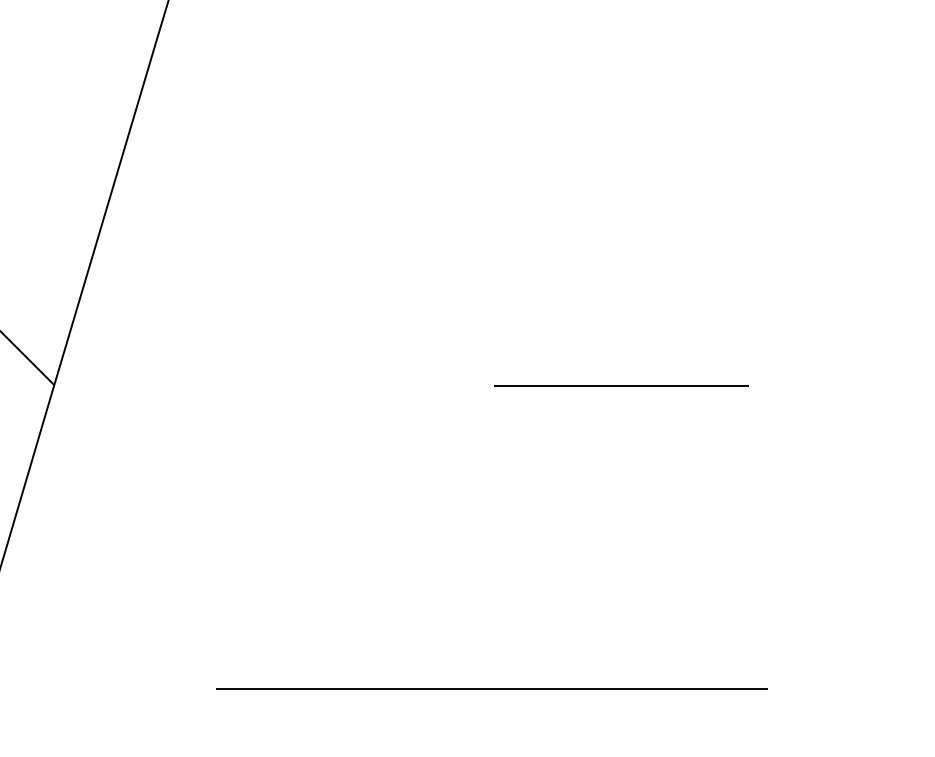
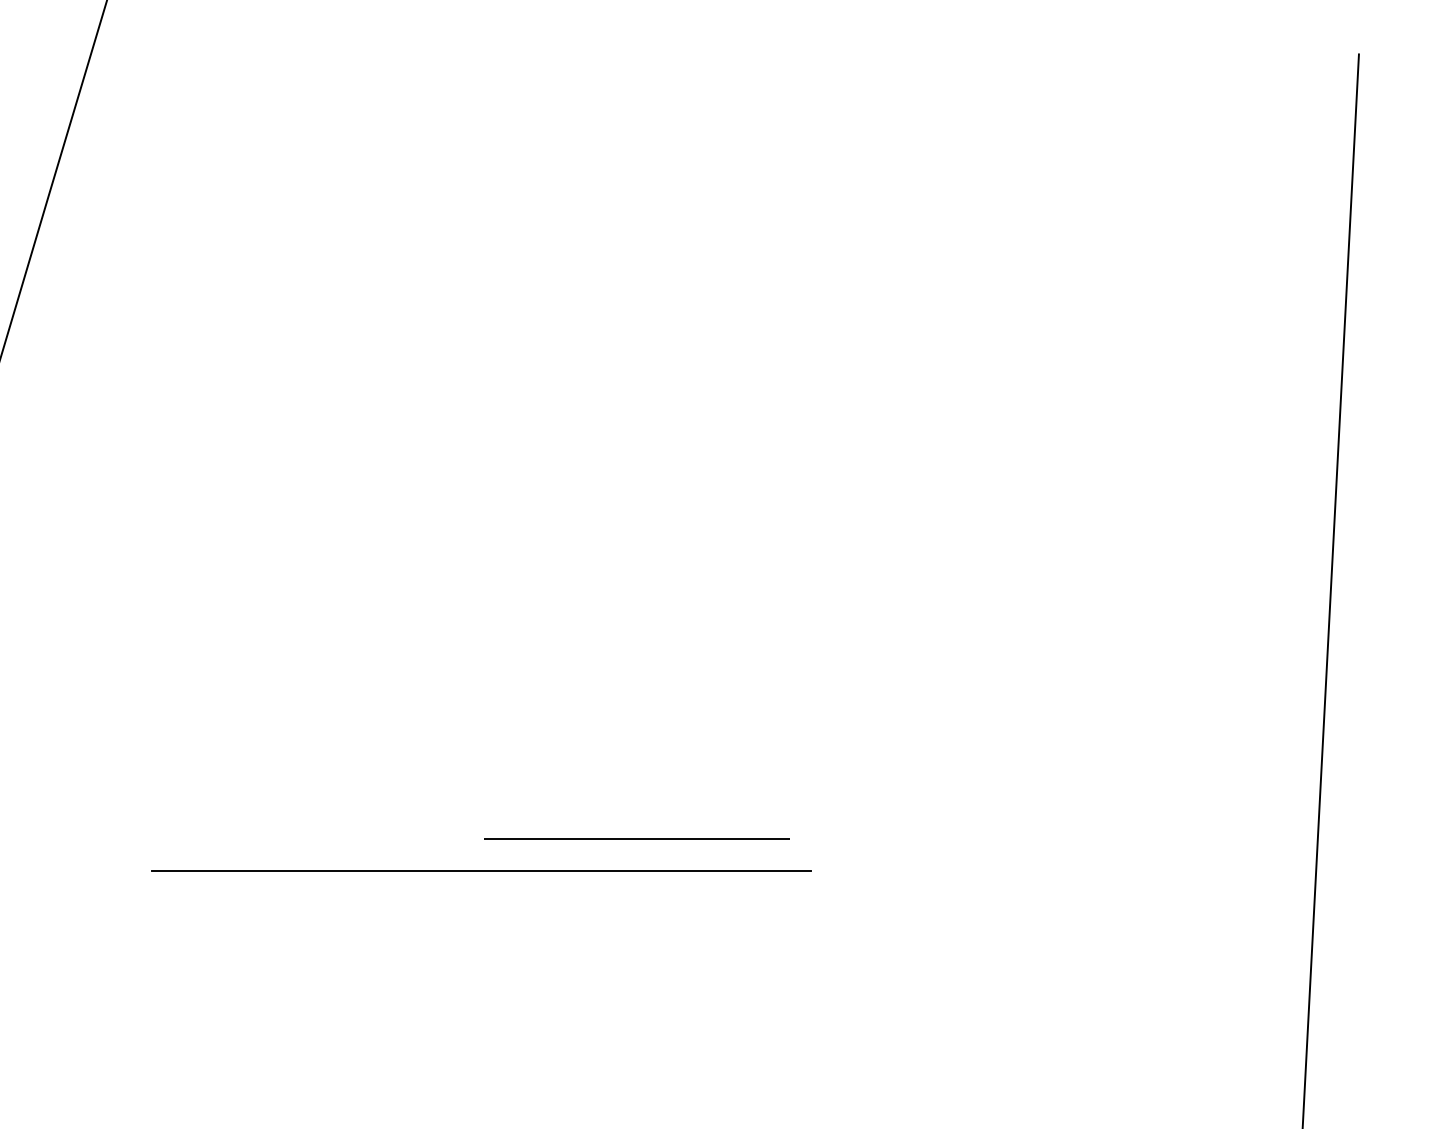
line: (621, 385) -> (636, 838), moved

